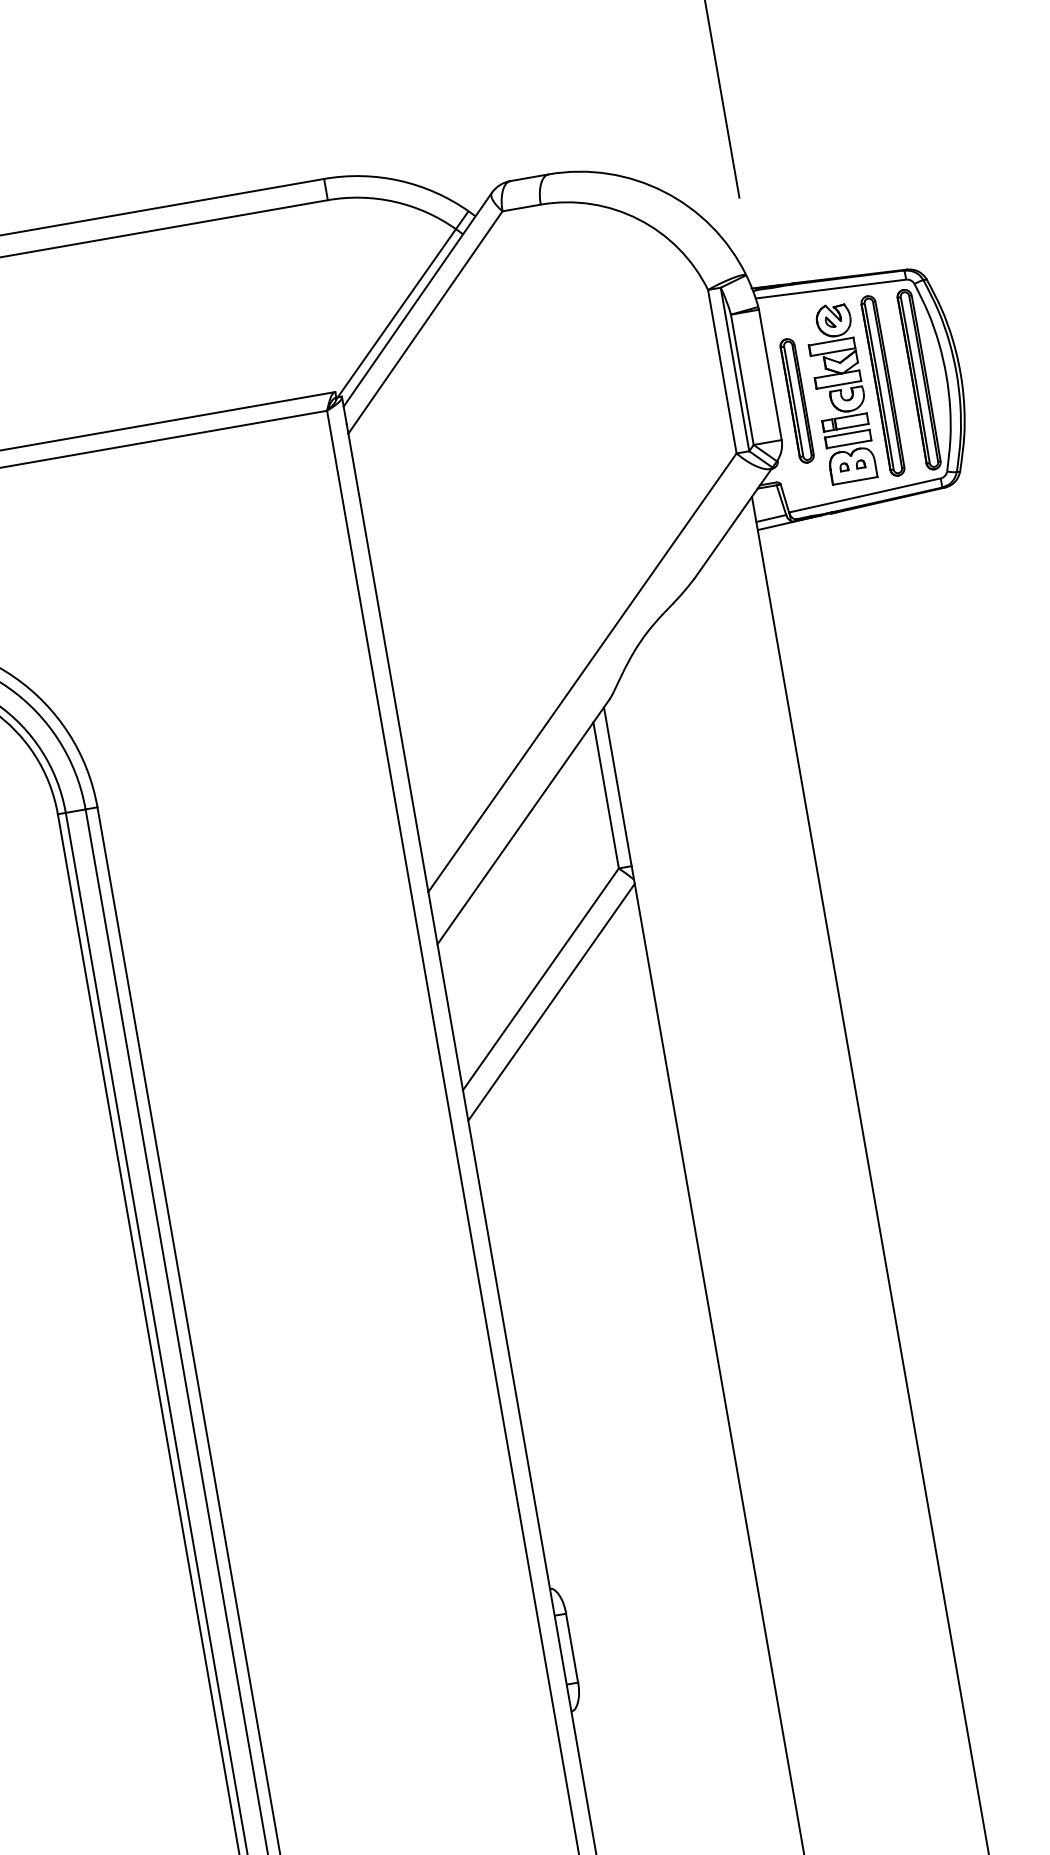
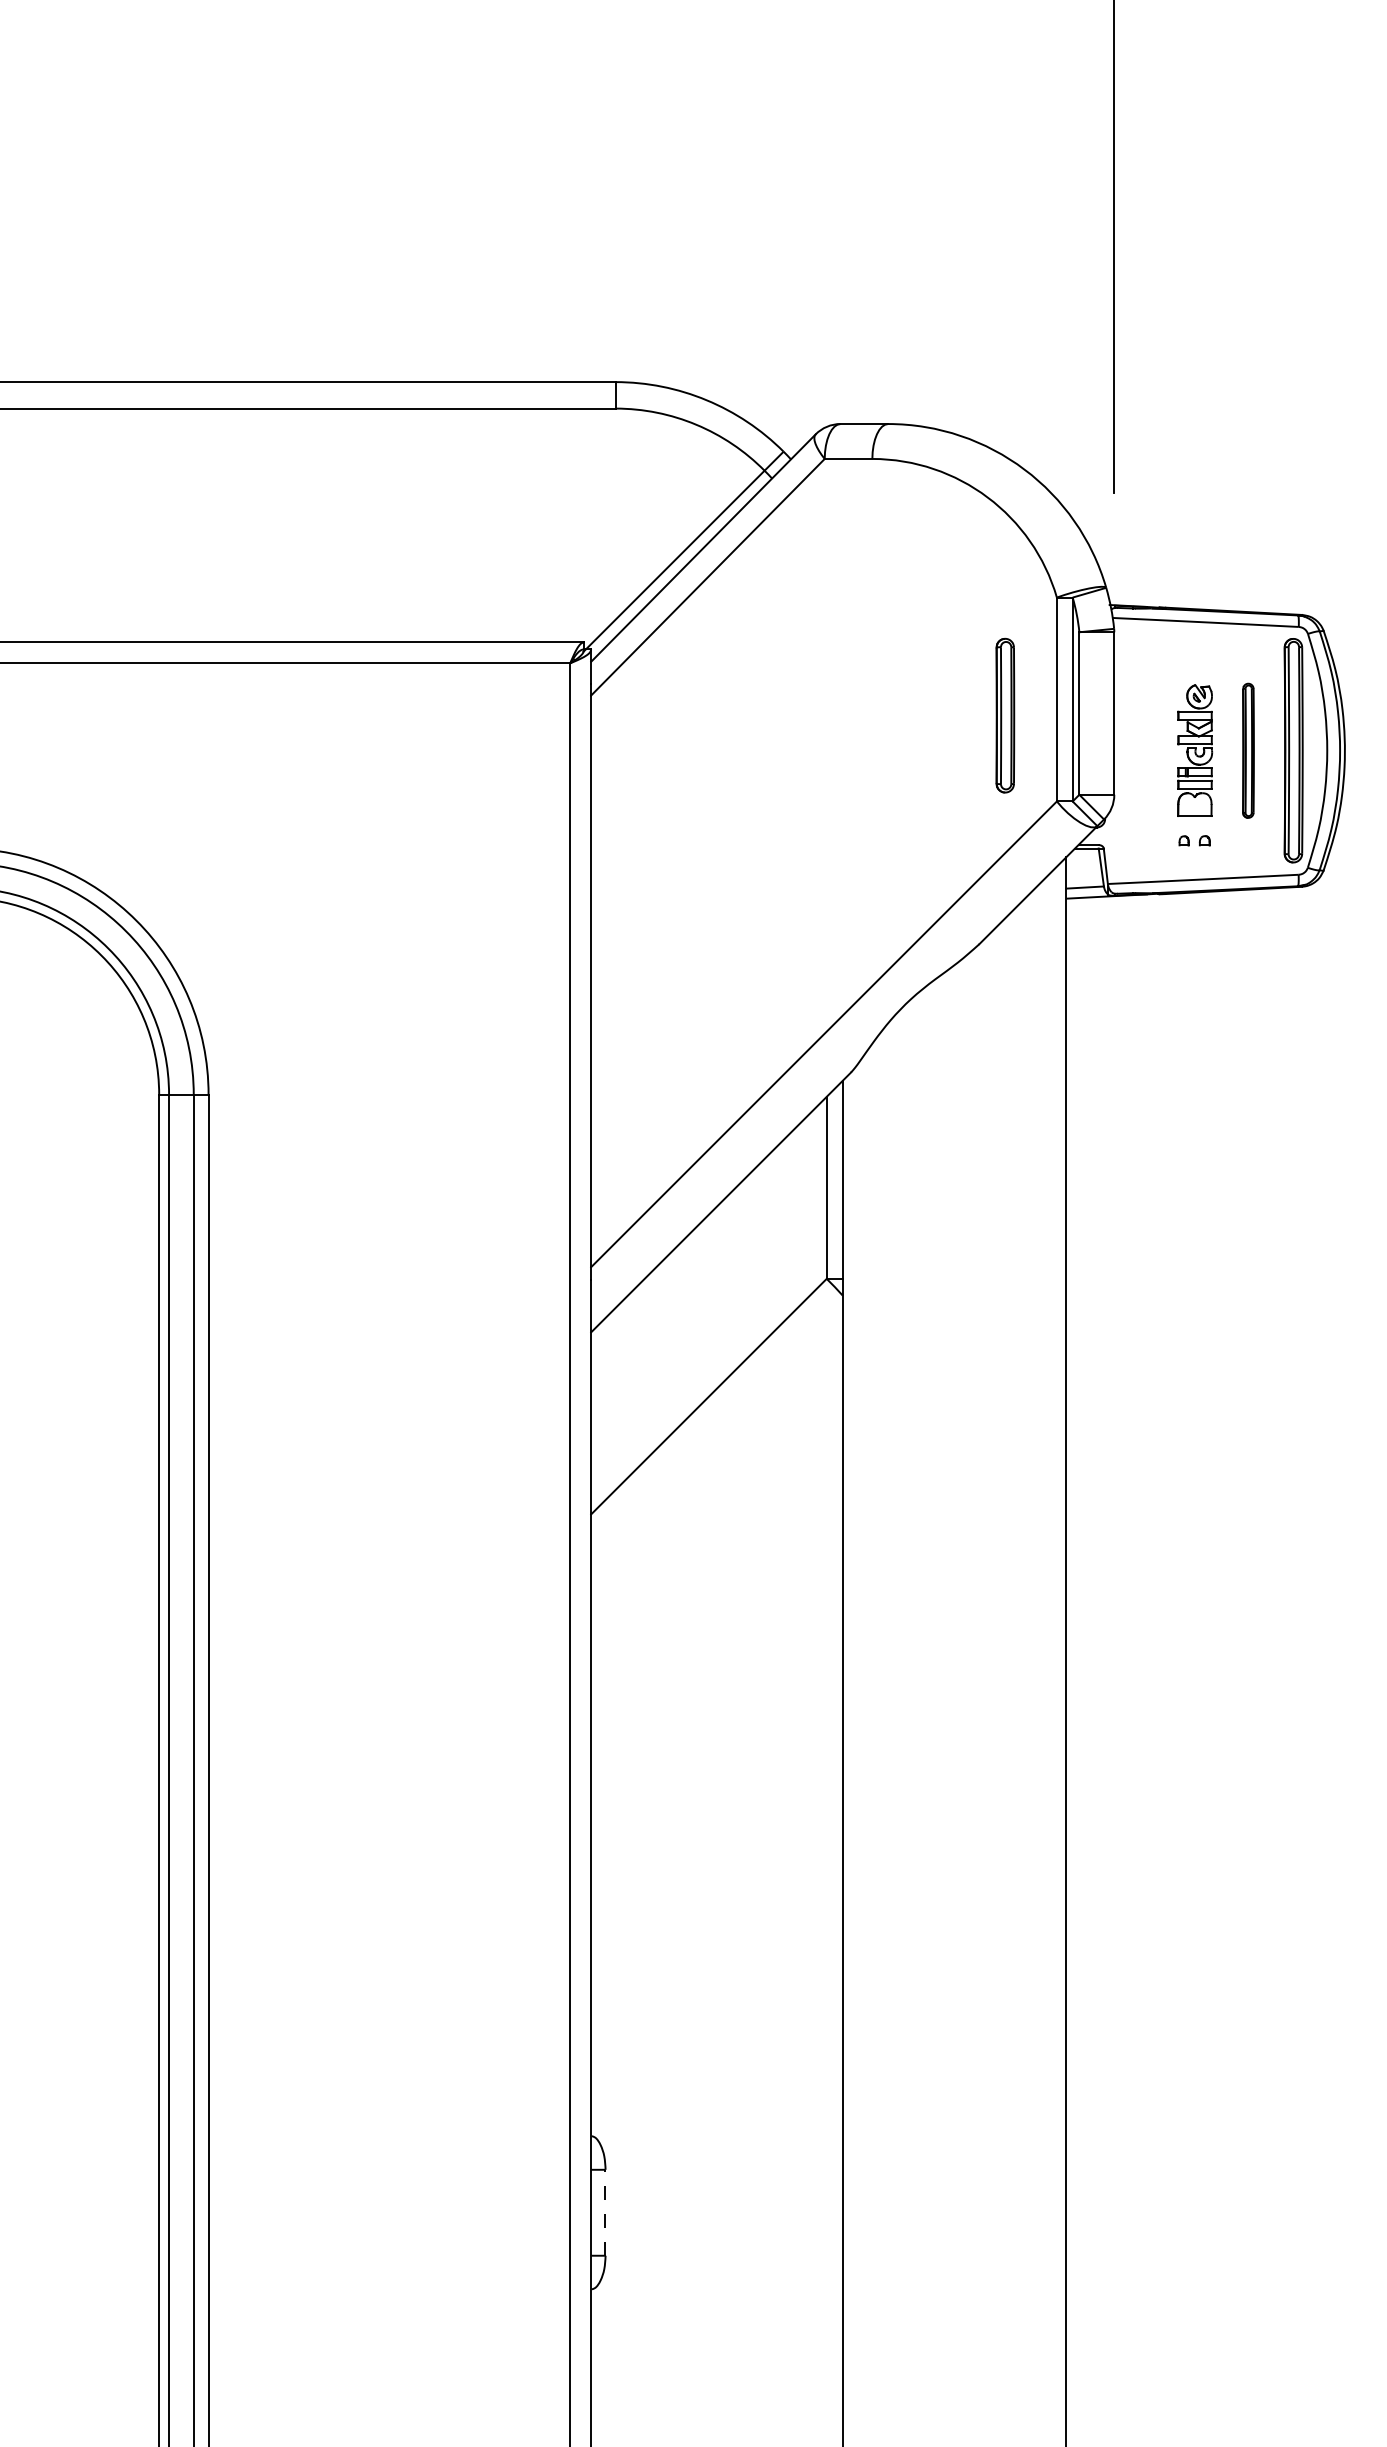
part: (883, 385) -> (1248, 750), size x0.6
part: (839, 393) -> (1194, 750), size x0.6
part: (797, 400) -> (1005, 715), moved
line: (551, 1002) -> (716, 1426), removed
line: (572, 1647) -> (605, 2212), solid -> dashed

